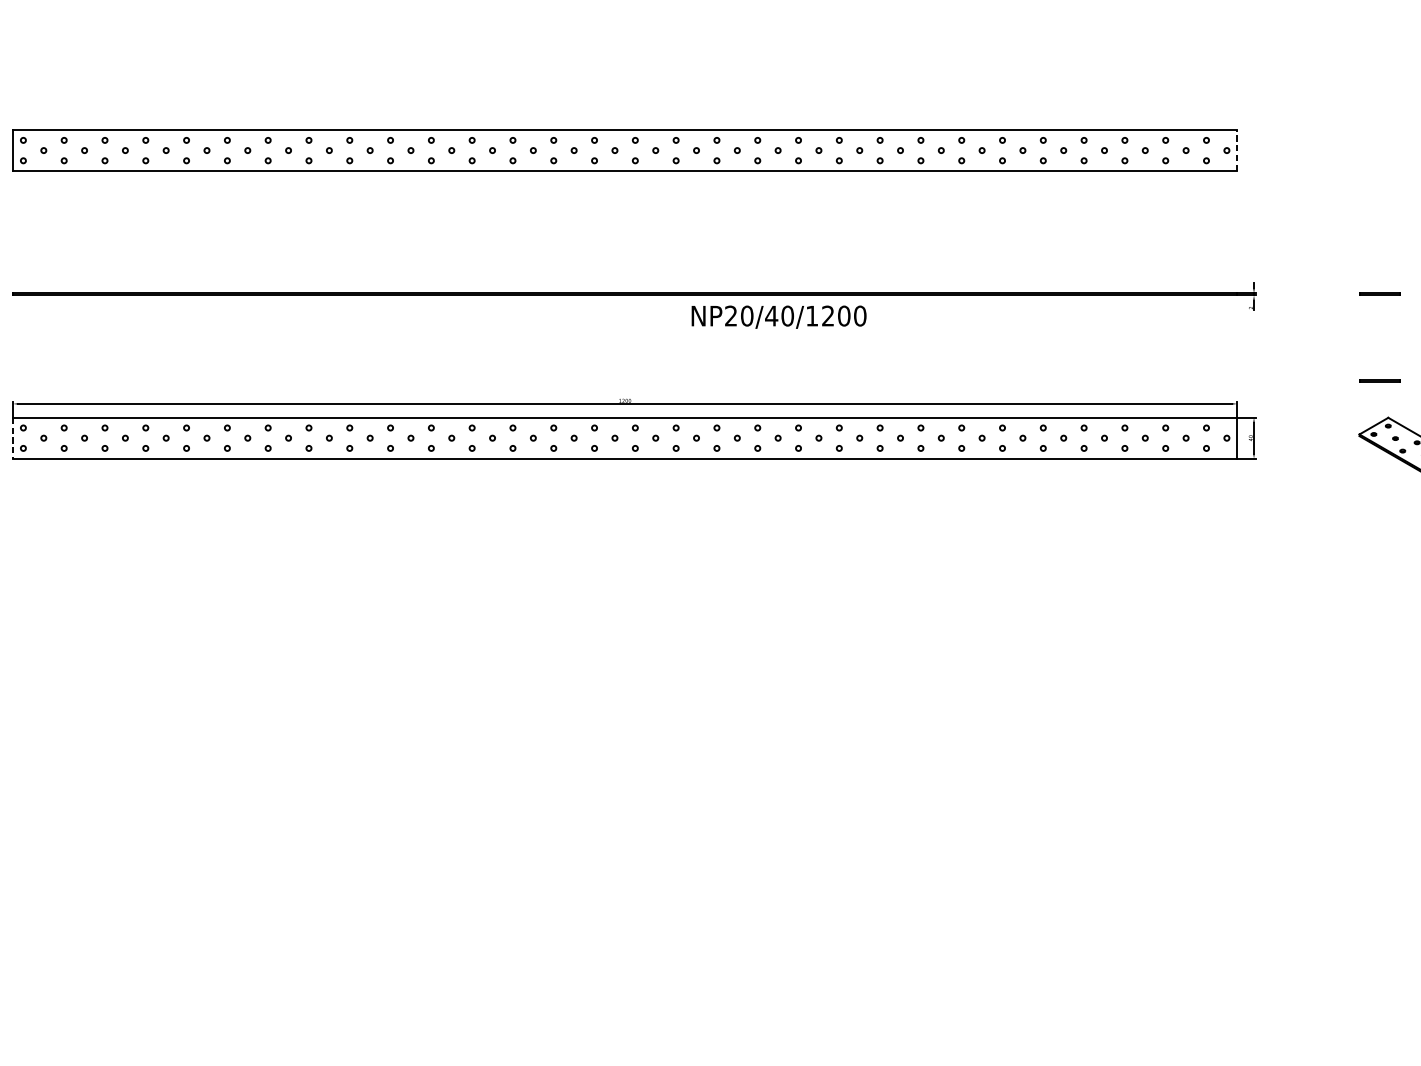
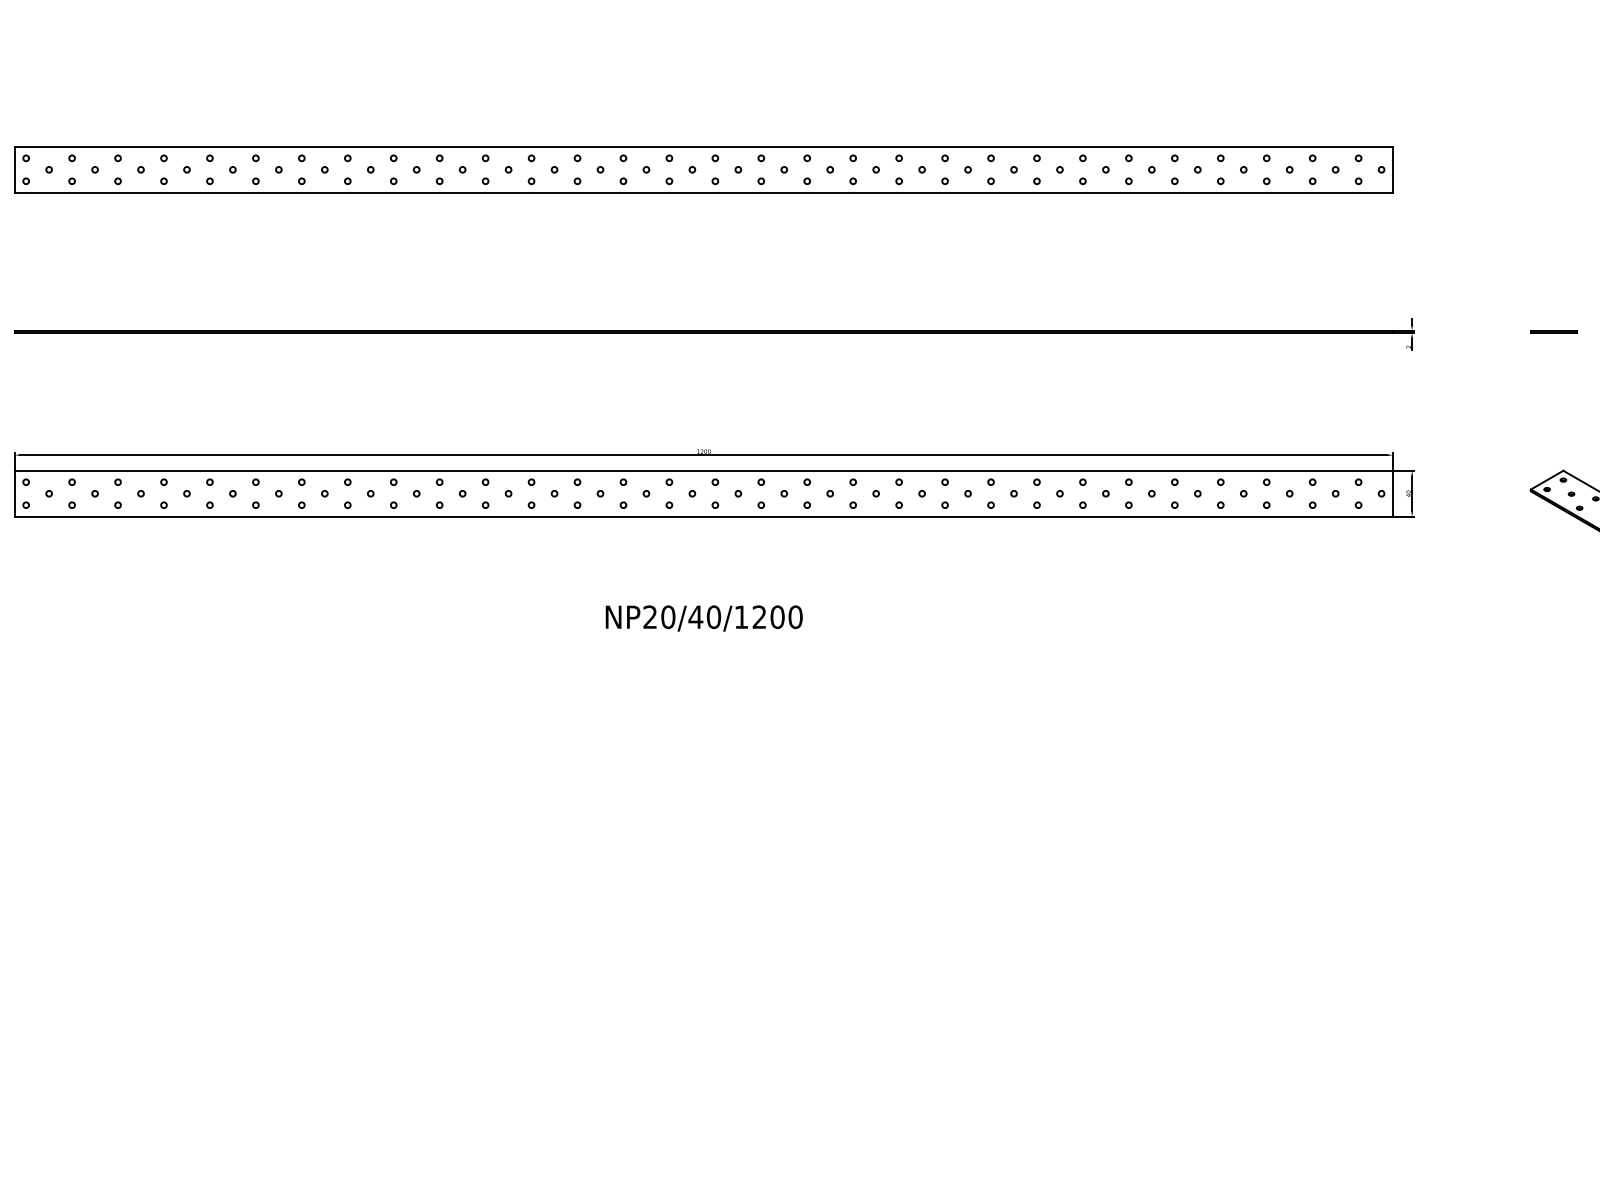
line: (1237, 150) -> (1393, 169), dashed -> solid
text: (778, 317) -> (703, 618), moved
line: (1379, 380) -> (1553, 428), removed
line: (13, 437) -> (14, 493), dashed -> solid

